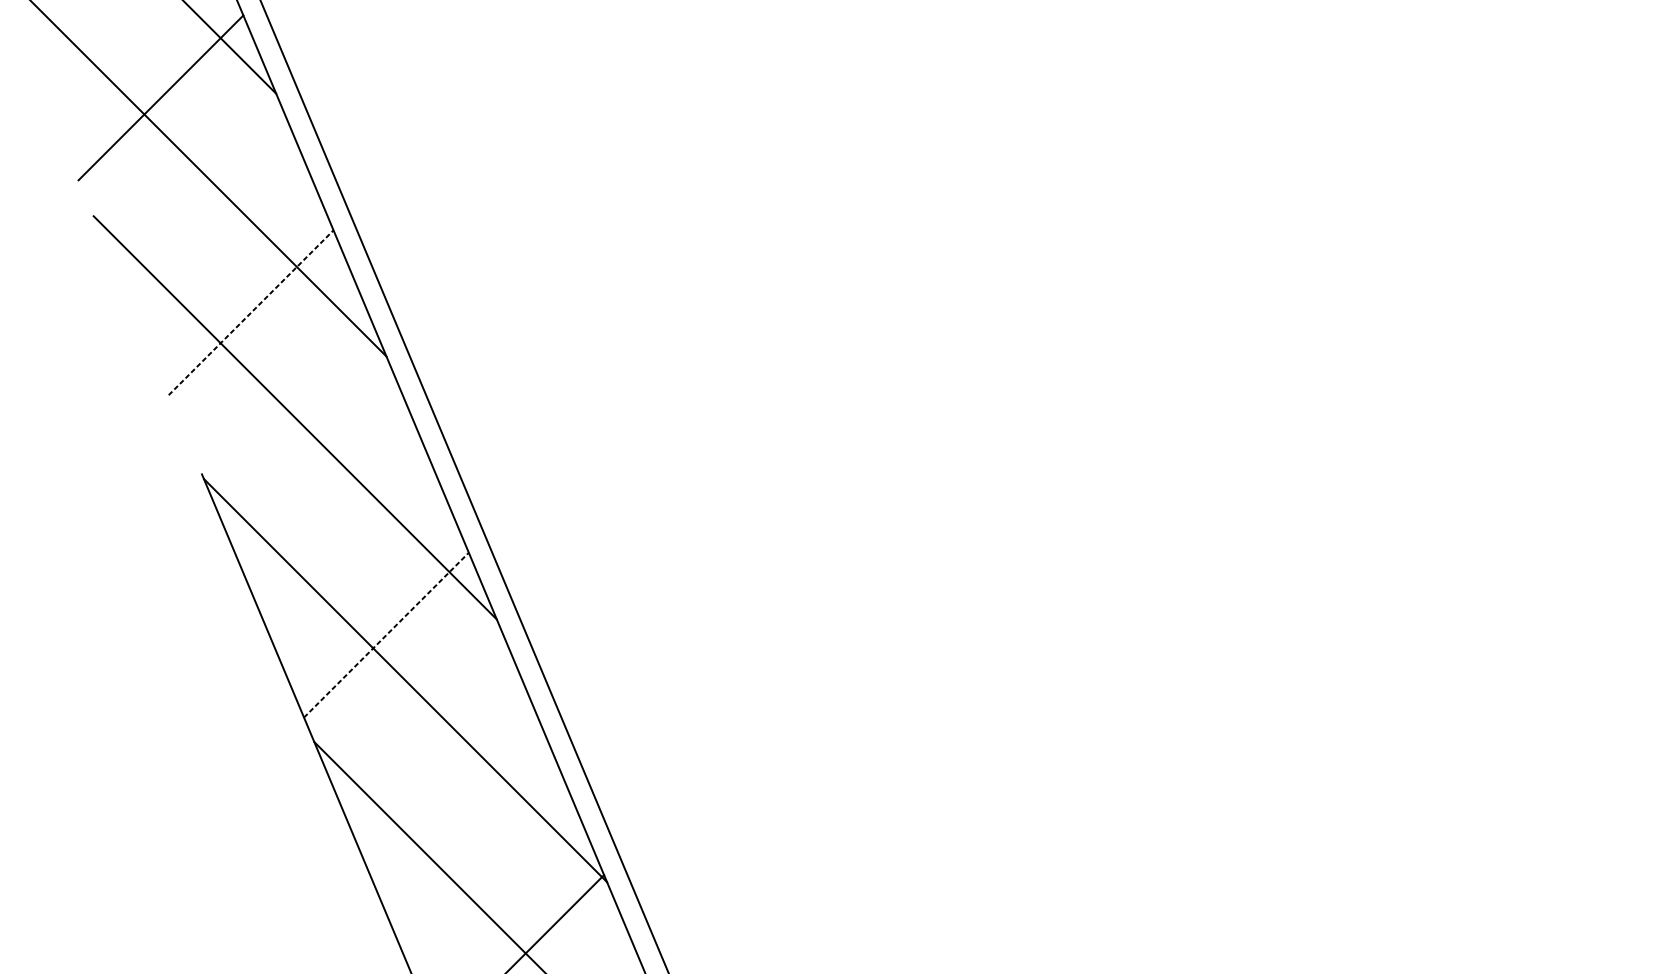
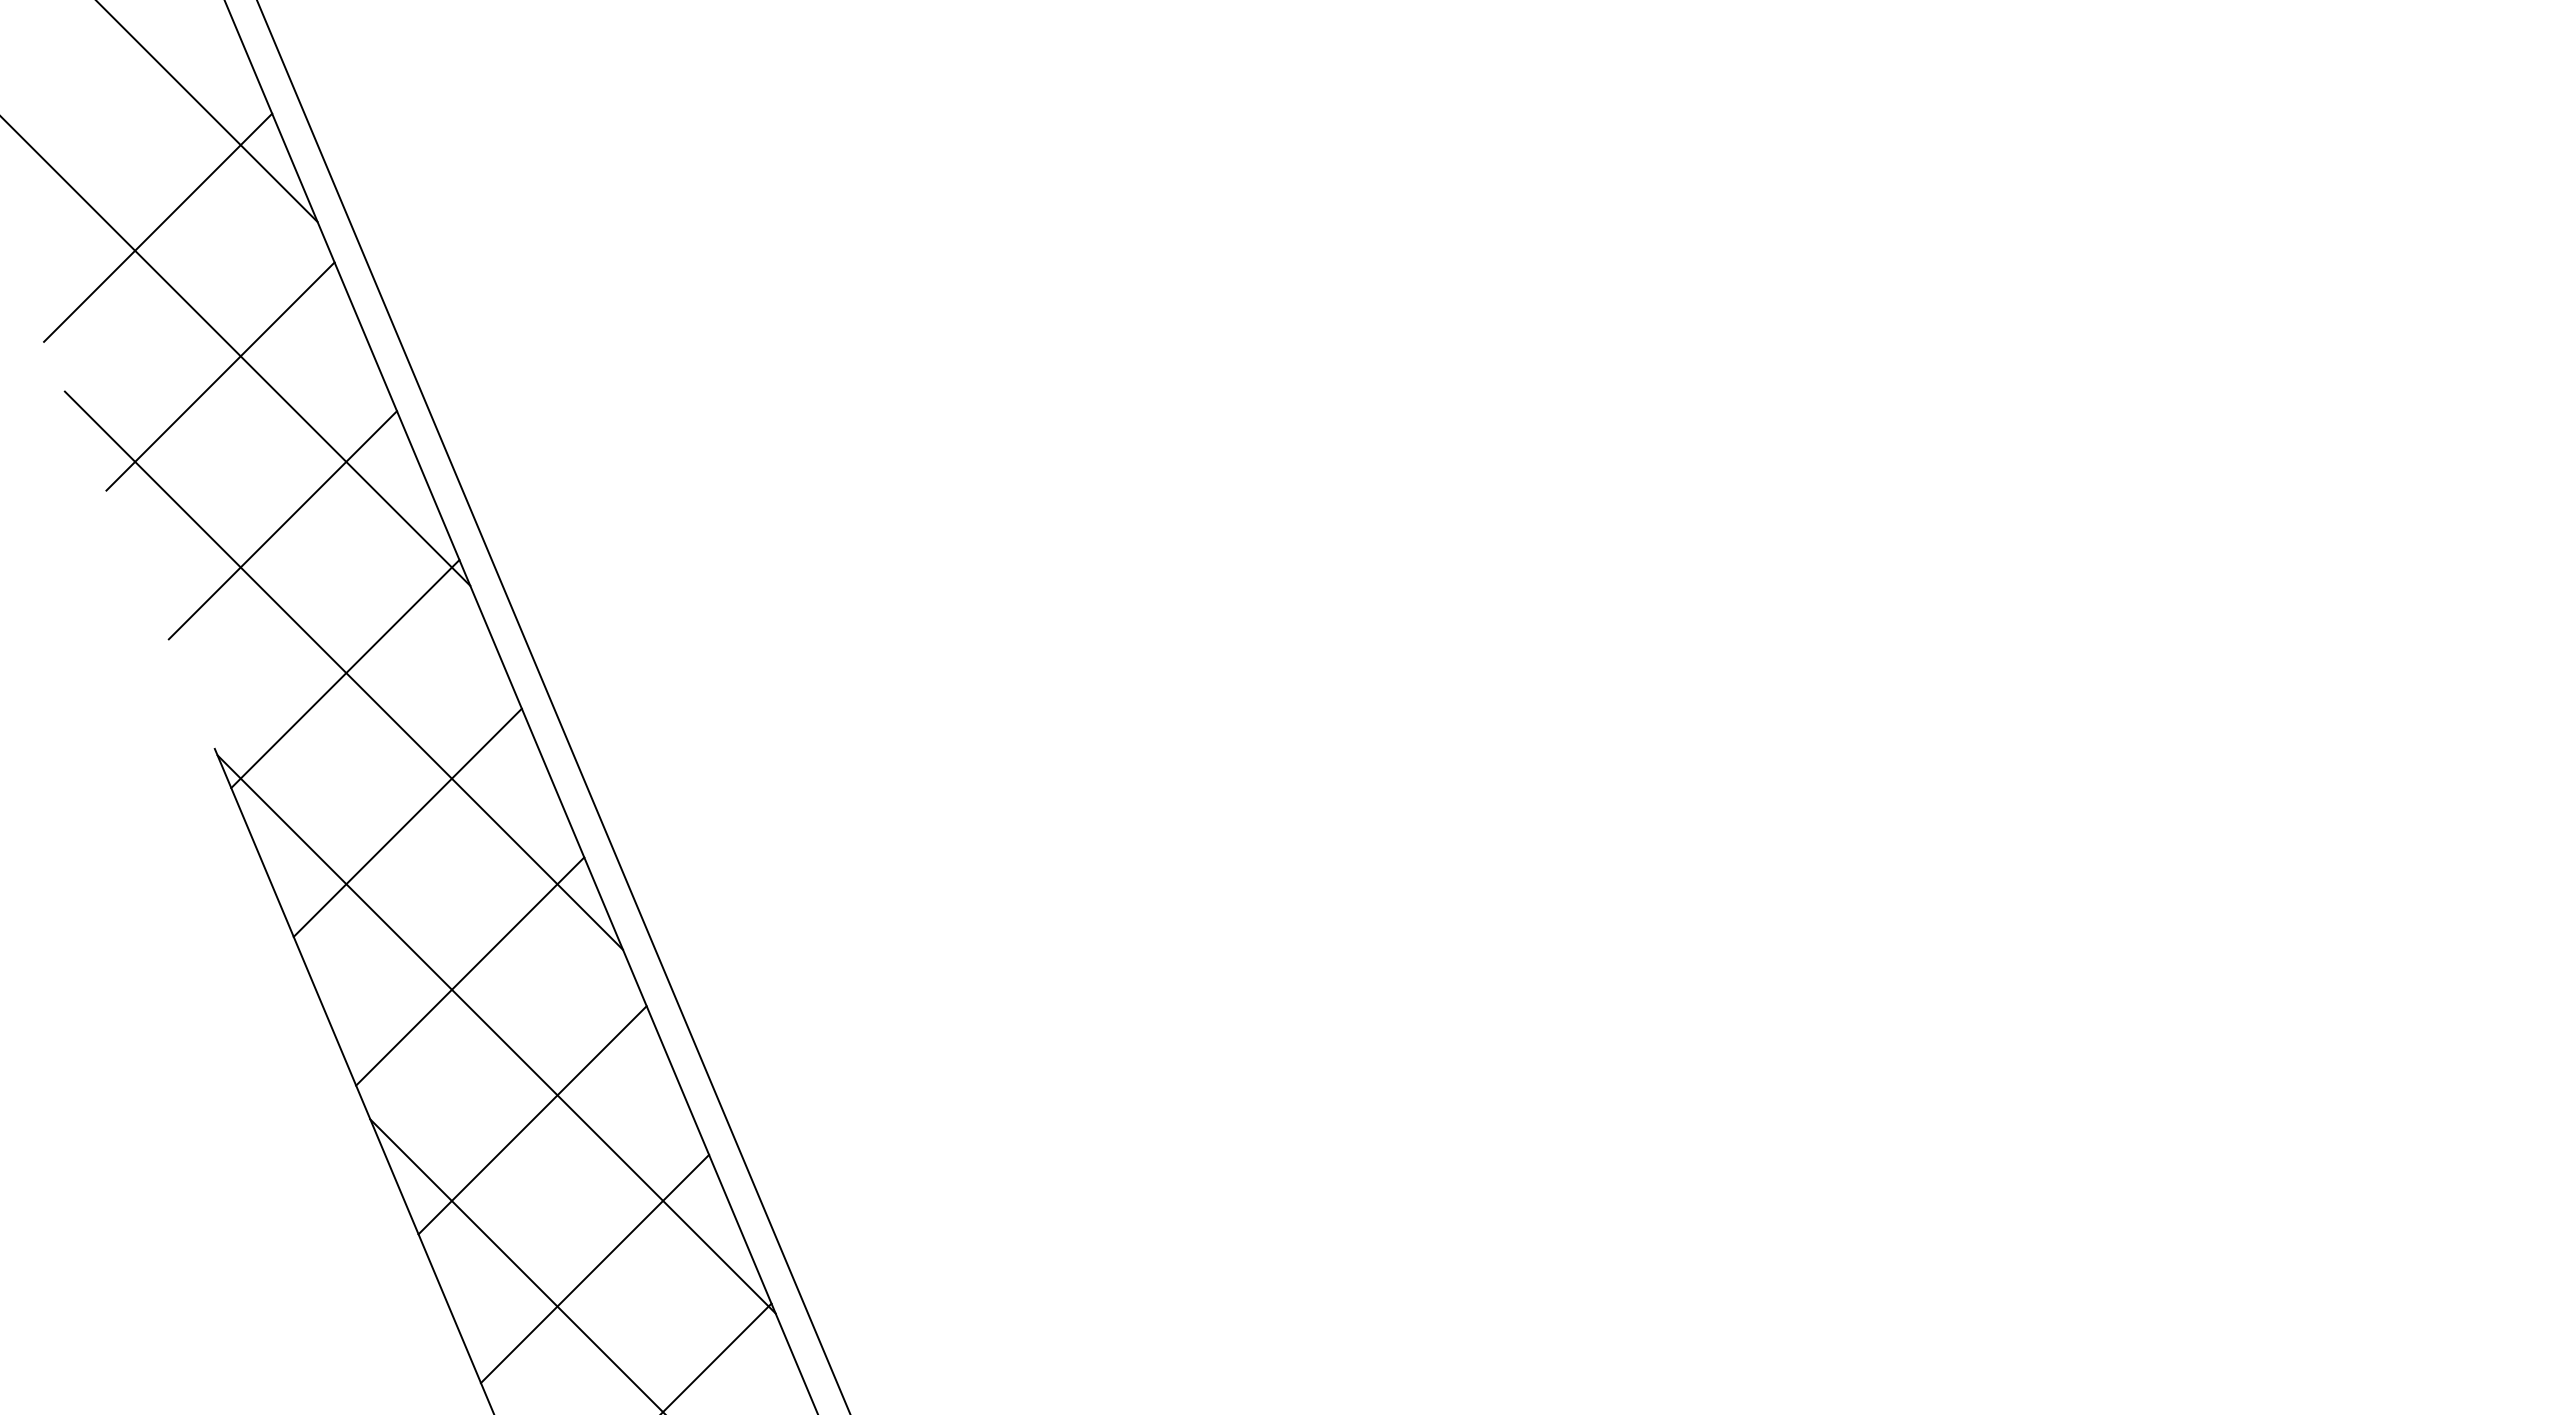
line: (206, 205) -> (220, 376), added
line: (251, 312) -> (283, 524), dashed -> solid
line: (296, 420) -> (345, 674), added
line: (341, 527) -> (407, 822), added
line: (386, 635) -> (470, 971), dashed -> solid
line: (431, 742) -> (532, 1120), added
line: (476, 849) -> (594, 1268), added

